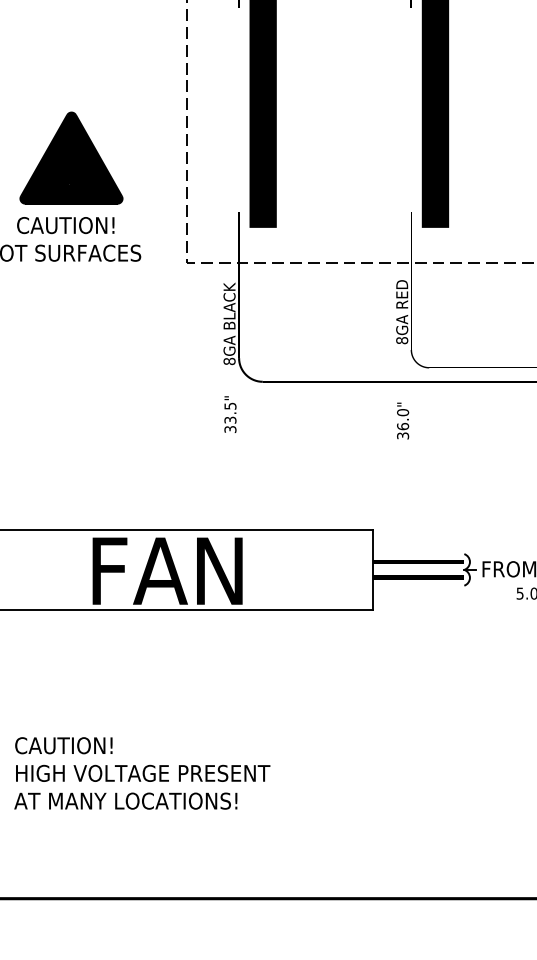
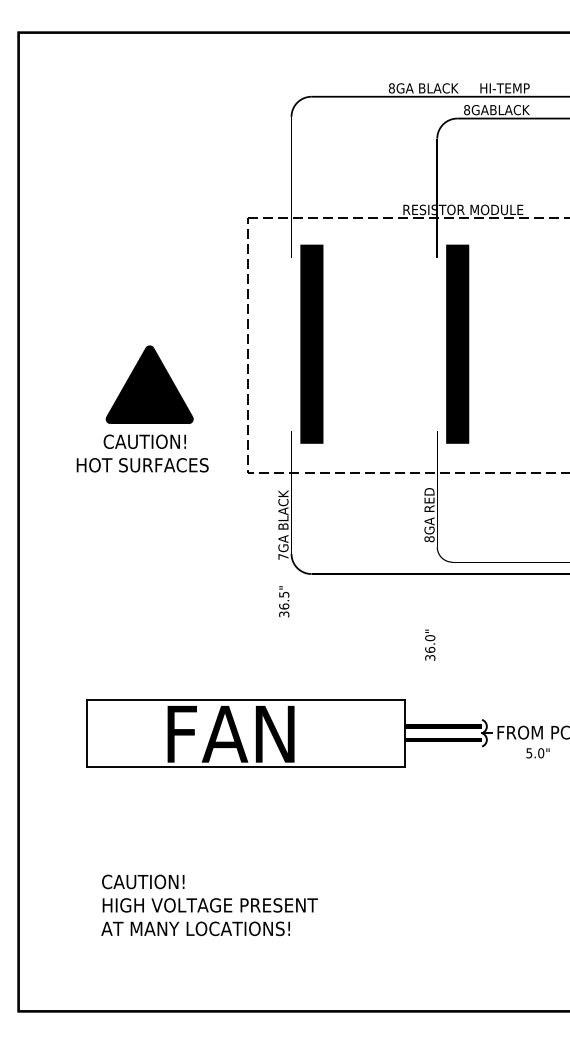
text: (229, 361) -> (283, 556), 8GA -> 7GA
text: (230, 420) -> (284, 606), 33.5" -> 36.5"
text: (403, 420) -> (430, 644), moved

